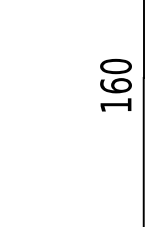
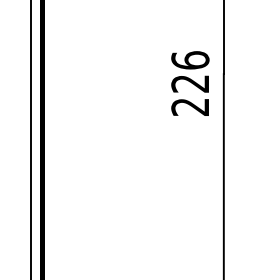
text: (116, 85) -> (190, 83), 160 -> 226

